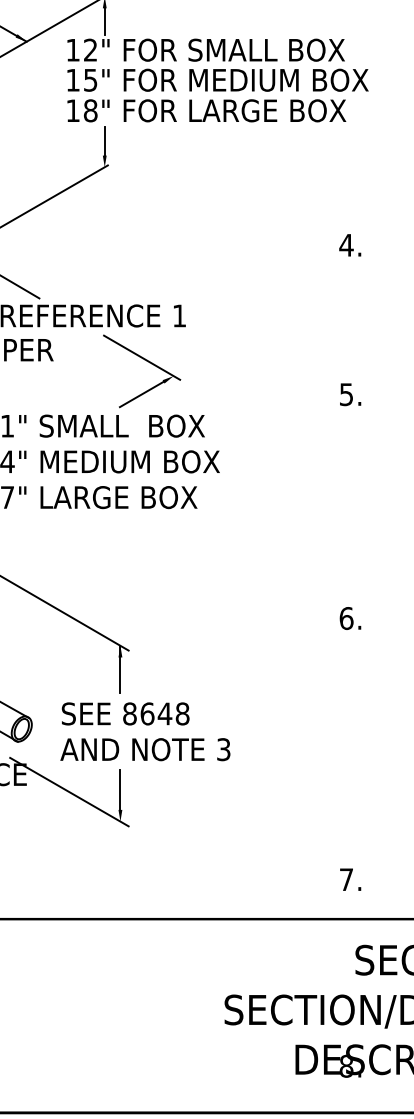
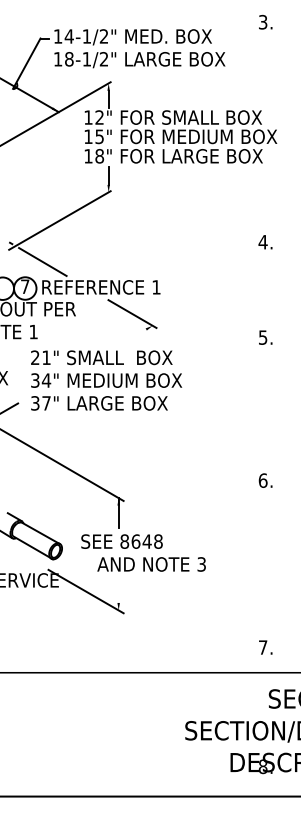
line: (142, 394) -> (132, 337), removed
text: (145, 749) -> (151, 564), moved
line: (120, 788) -> (118, 589), removed

